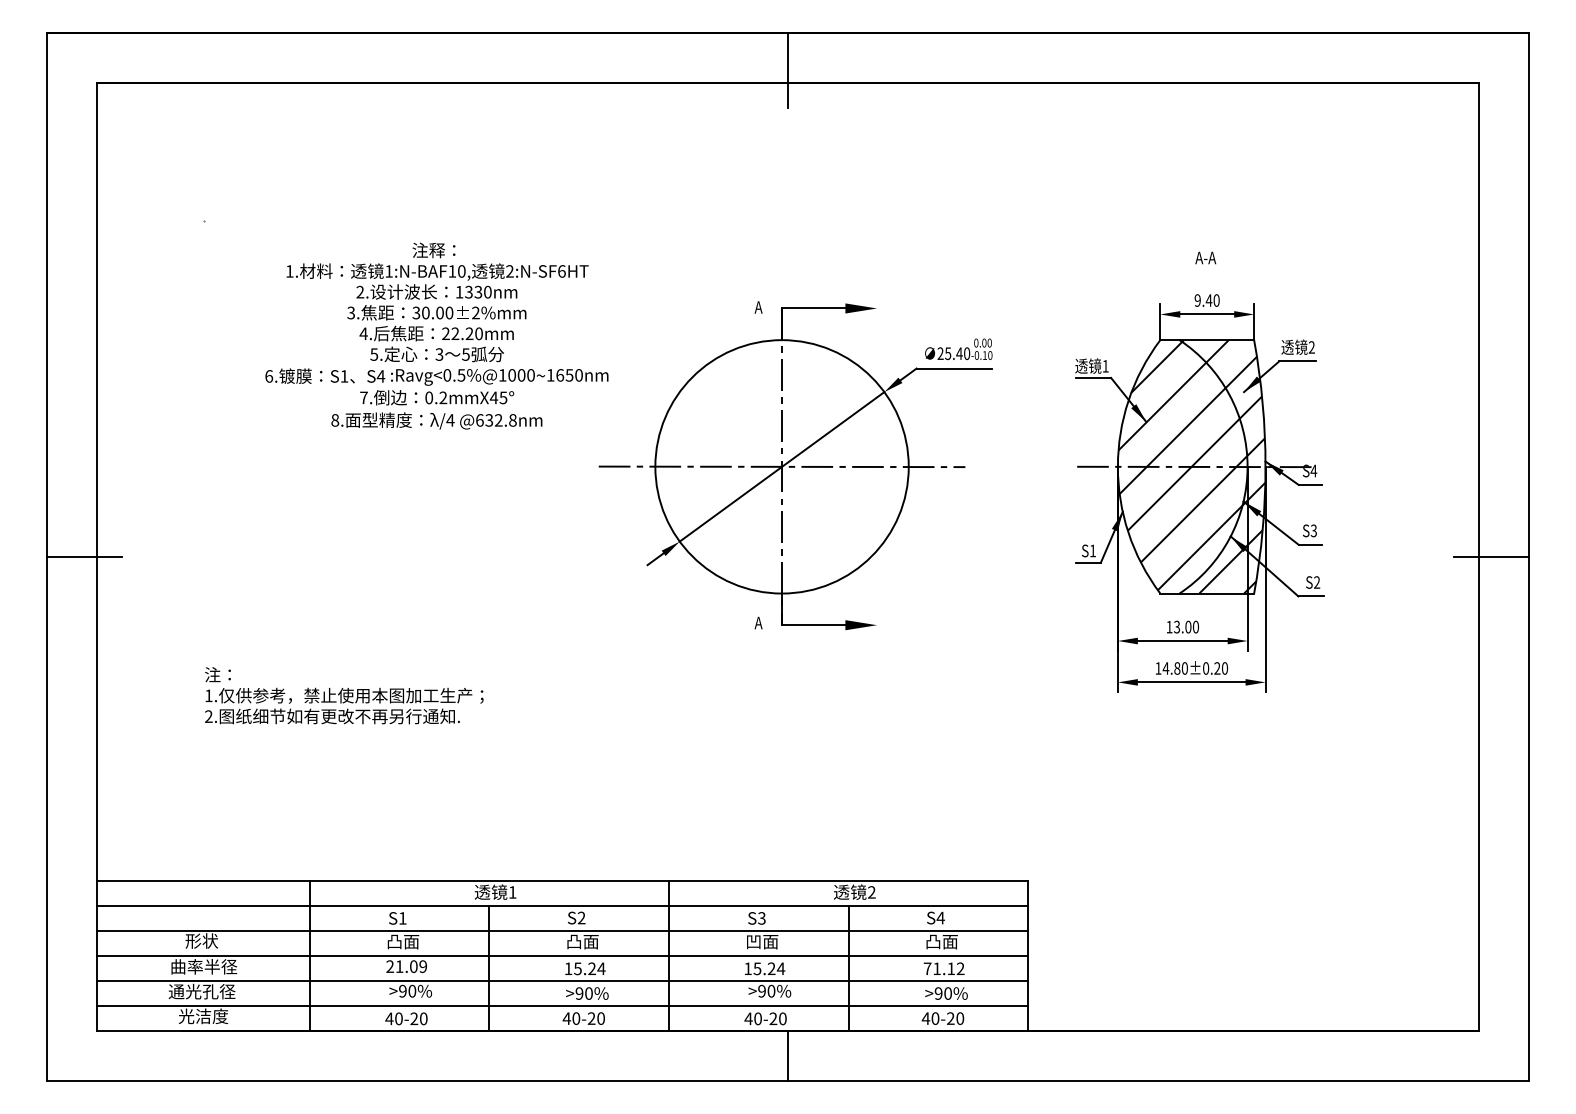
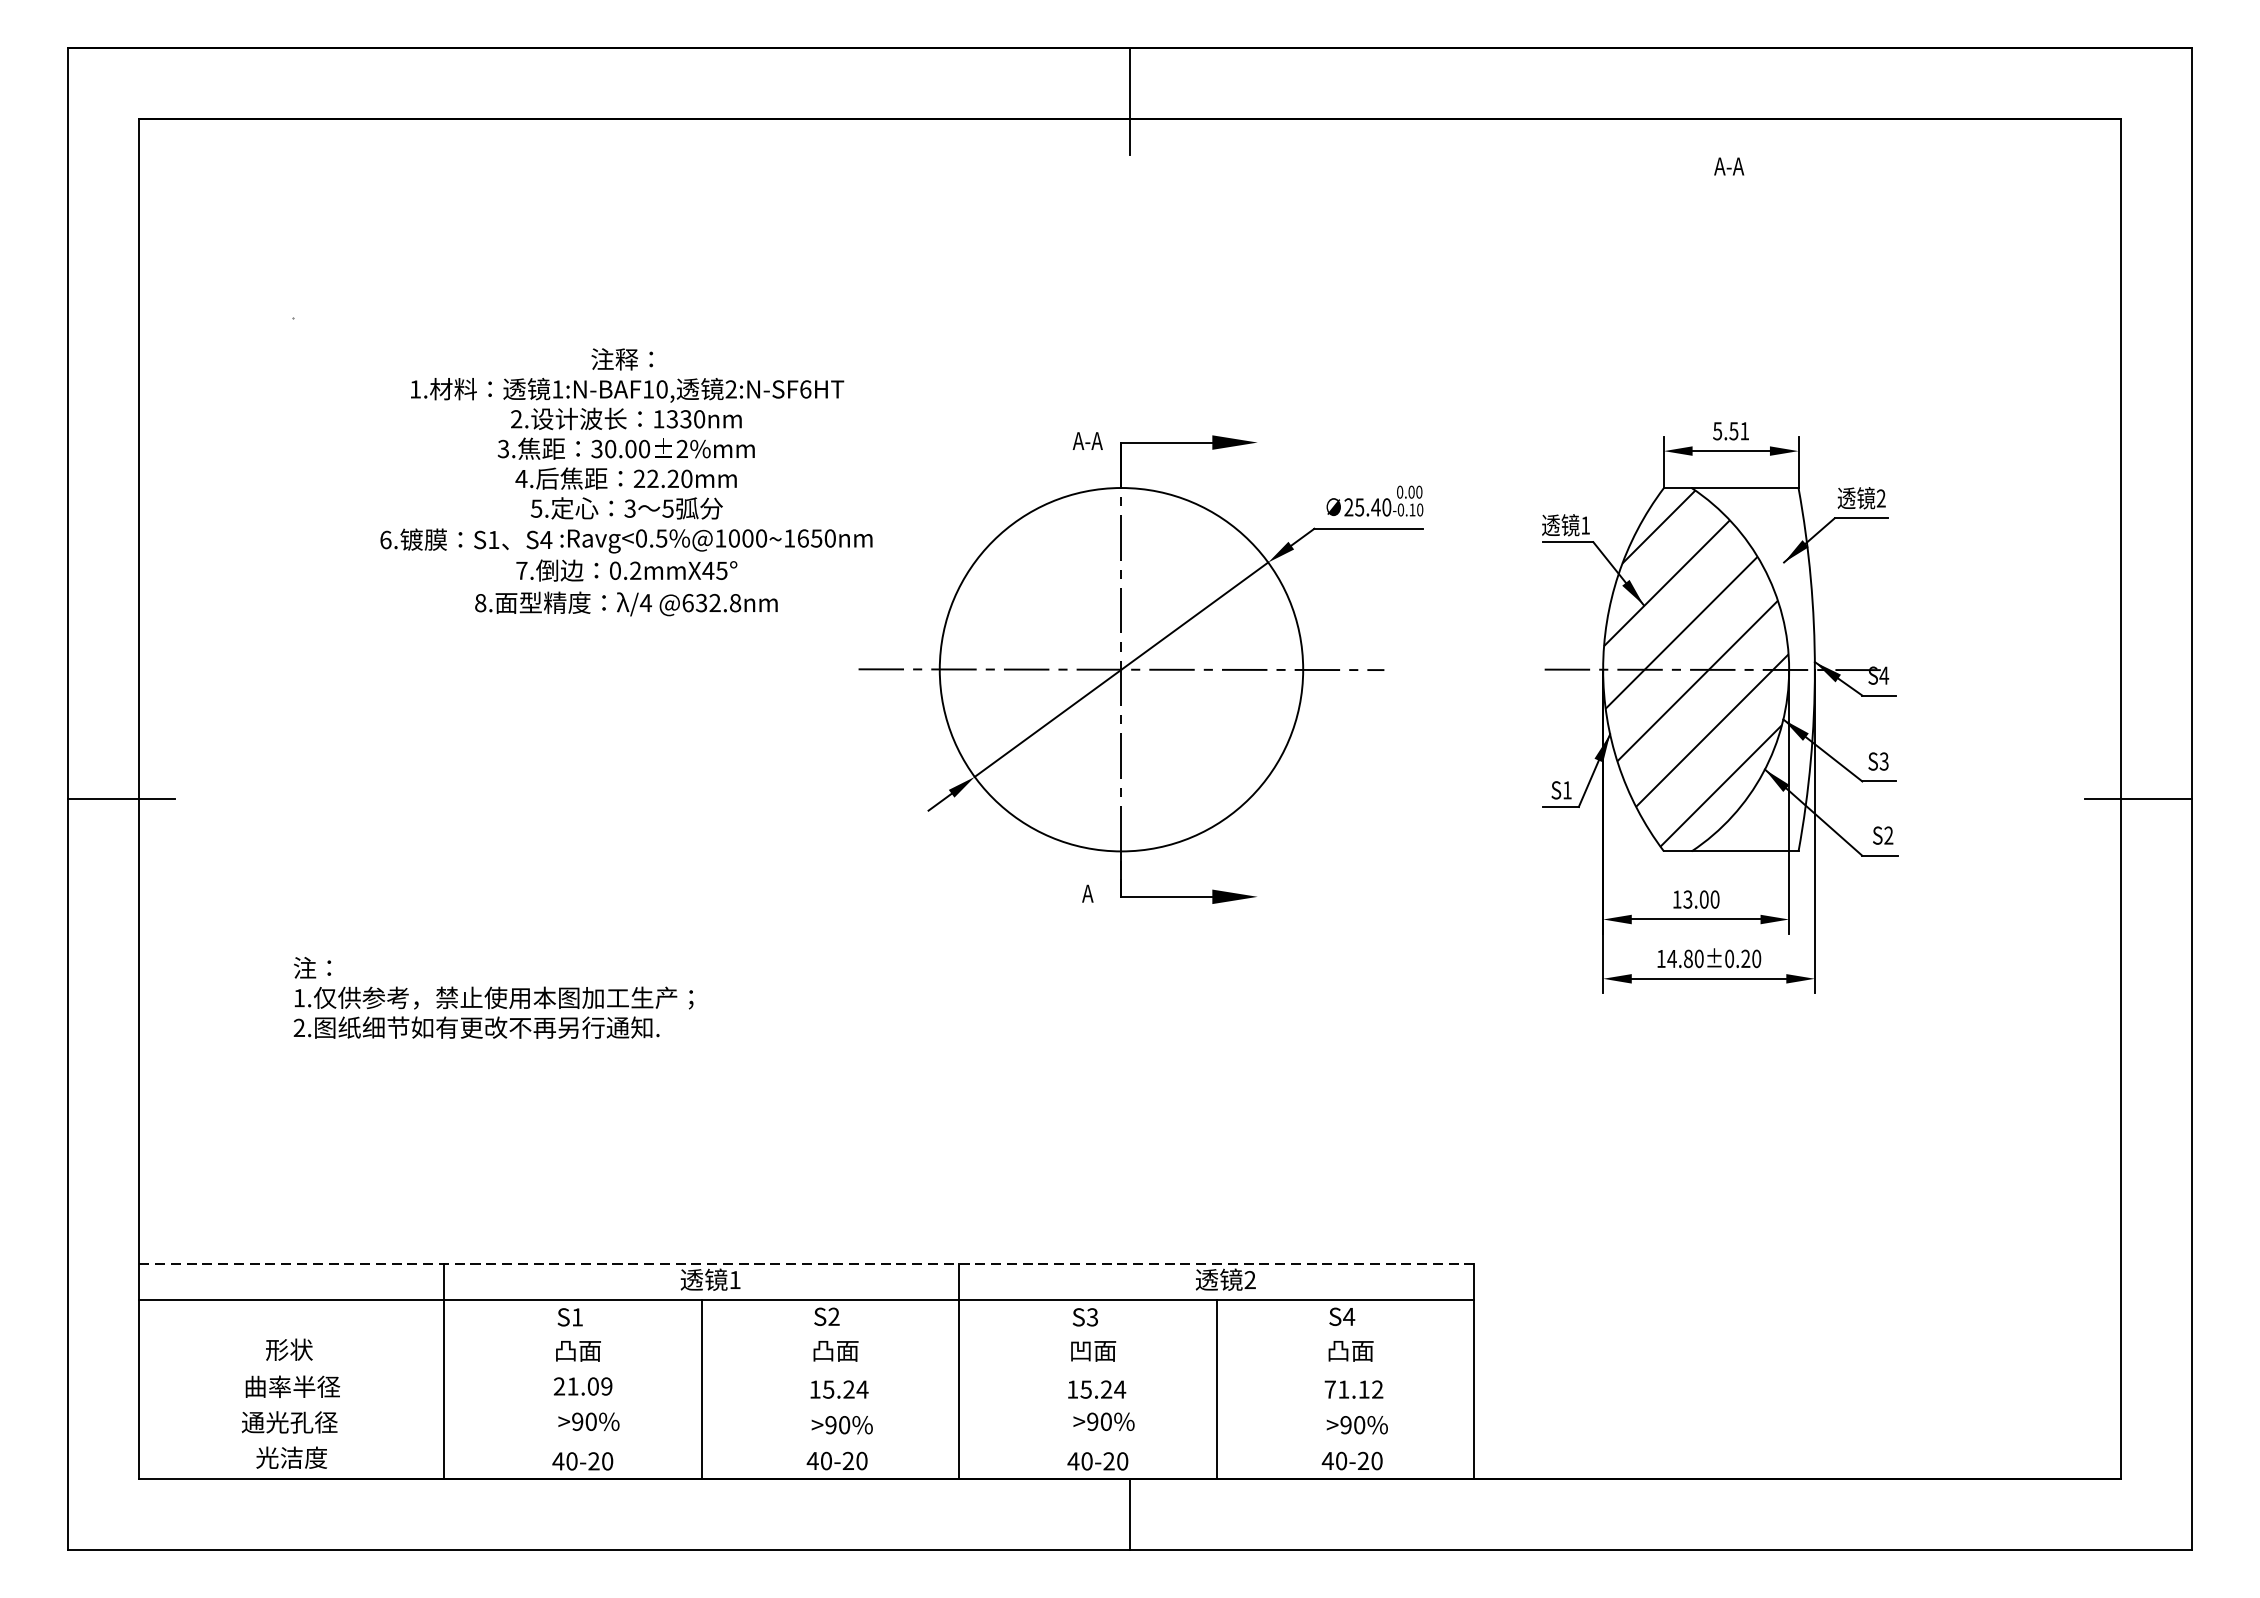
text: (1205, 257) -> (1728, 165), moved
text: (1206, 300) -> (1730, 431), 9.40 -> 5.51
text: (758, 307) -> (1087, 441), A -> A-A
hatch: (1222, 466) -> (1753, 669), removed
line: (563, 881) -> (808, 1264), solid -> dashed
line: (562, 931) -> (806, 1336), removed
line: (562, 956) -> (806, 1371), removed
line: (562, 980) -> (806, 1406), removed
line: (562, 1005) -> (806, 1442), removed

